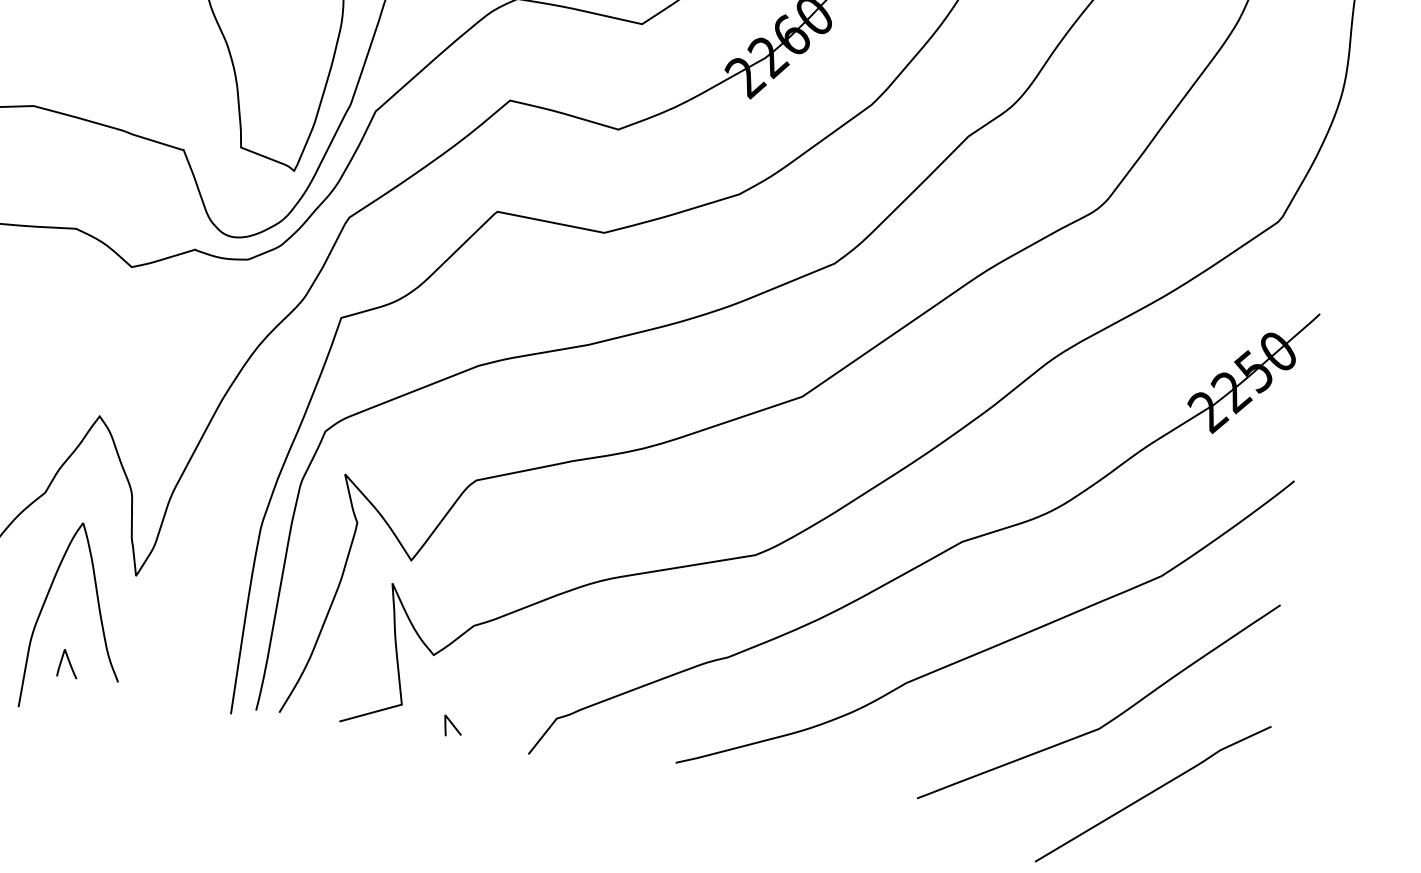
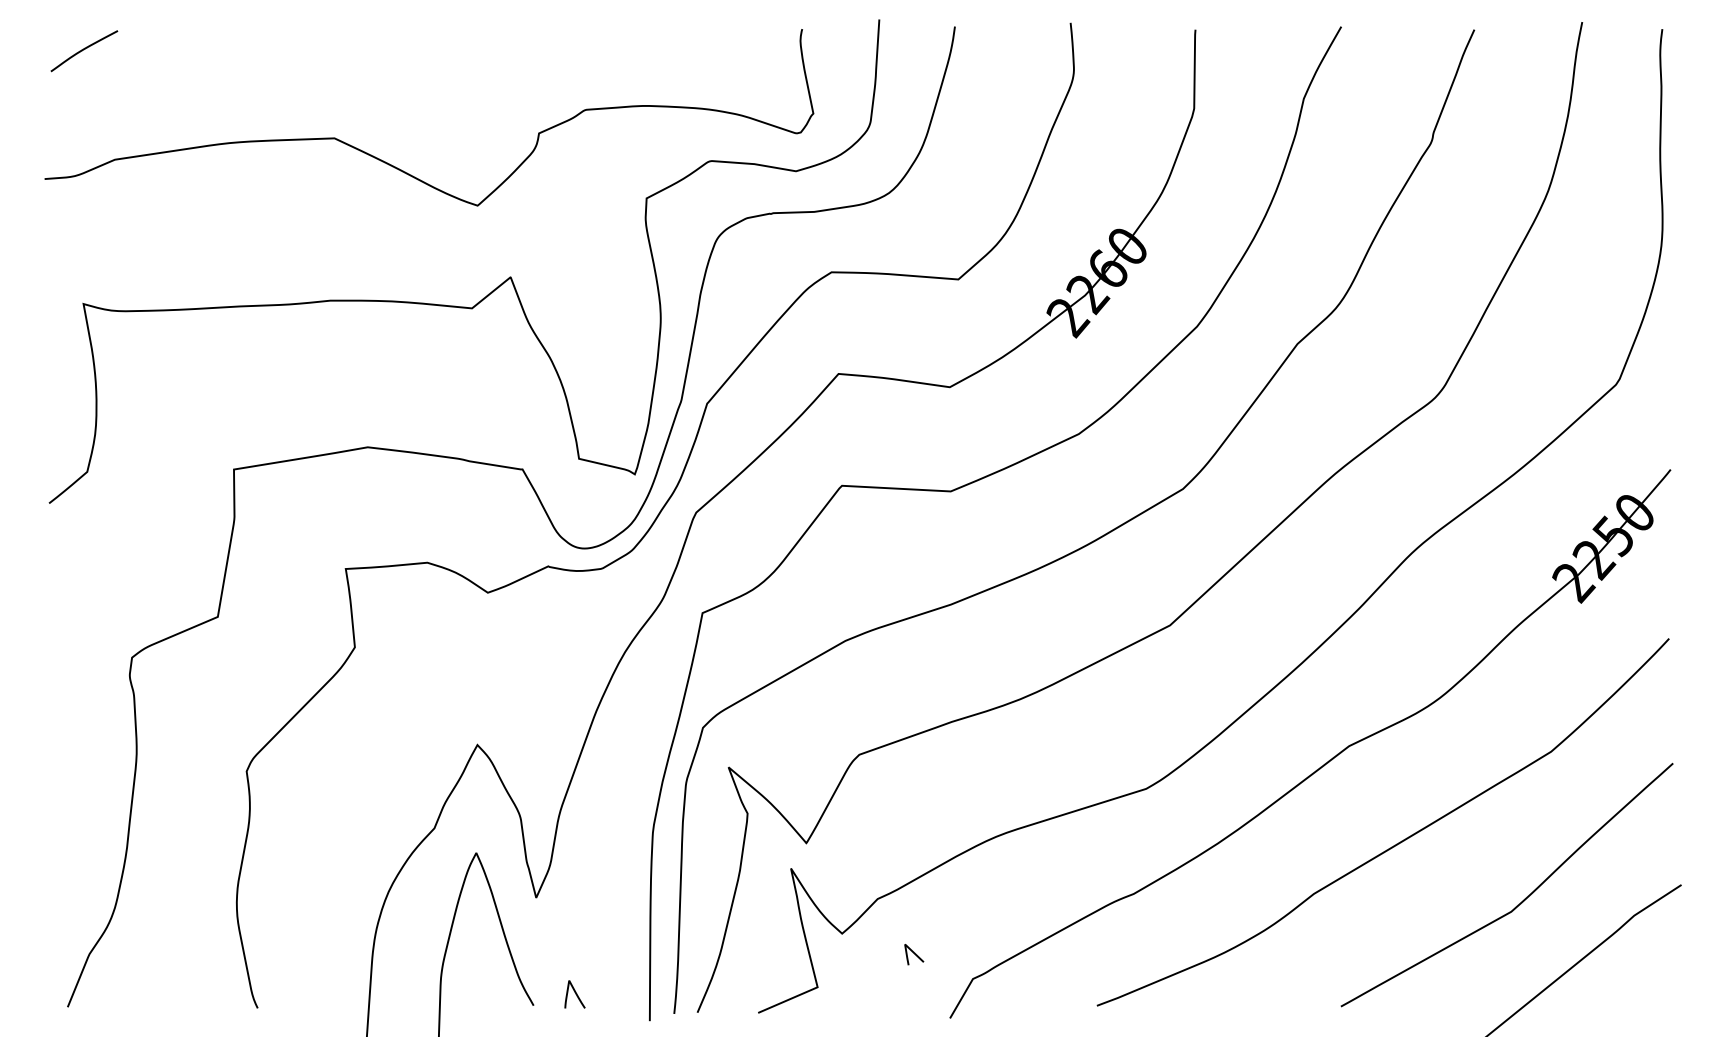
curve: (69, 664) -> (575, 994), moved
line: (453, 726) -> (914, 954), moved

